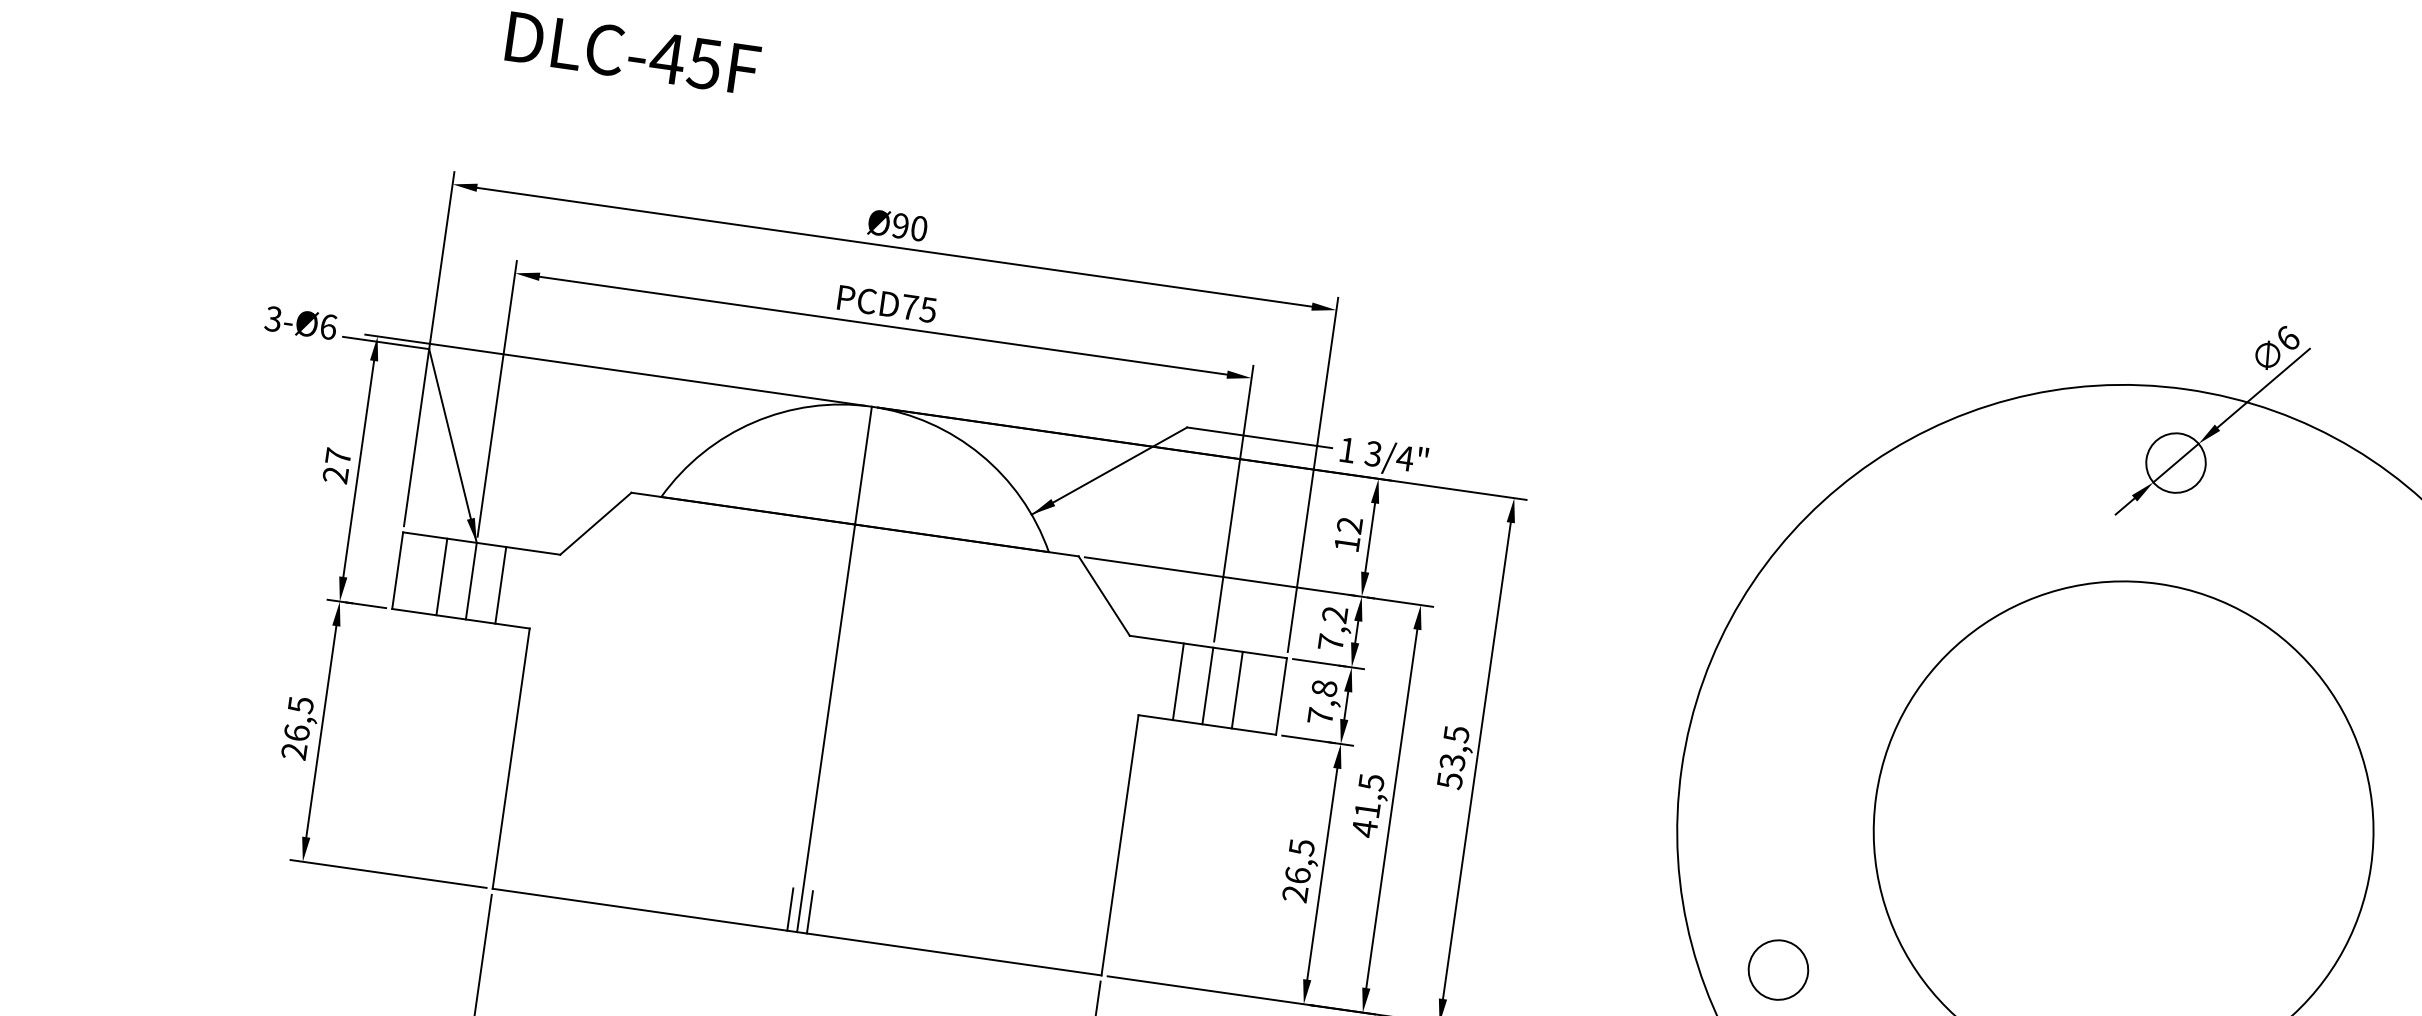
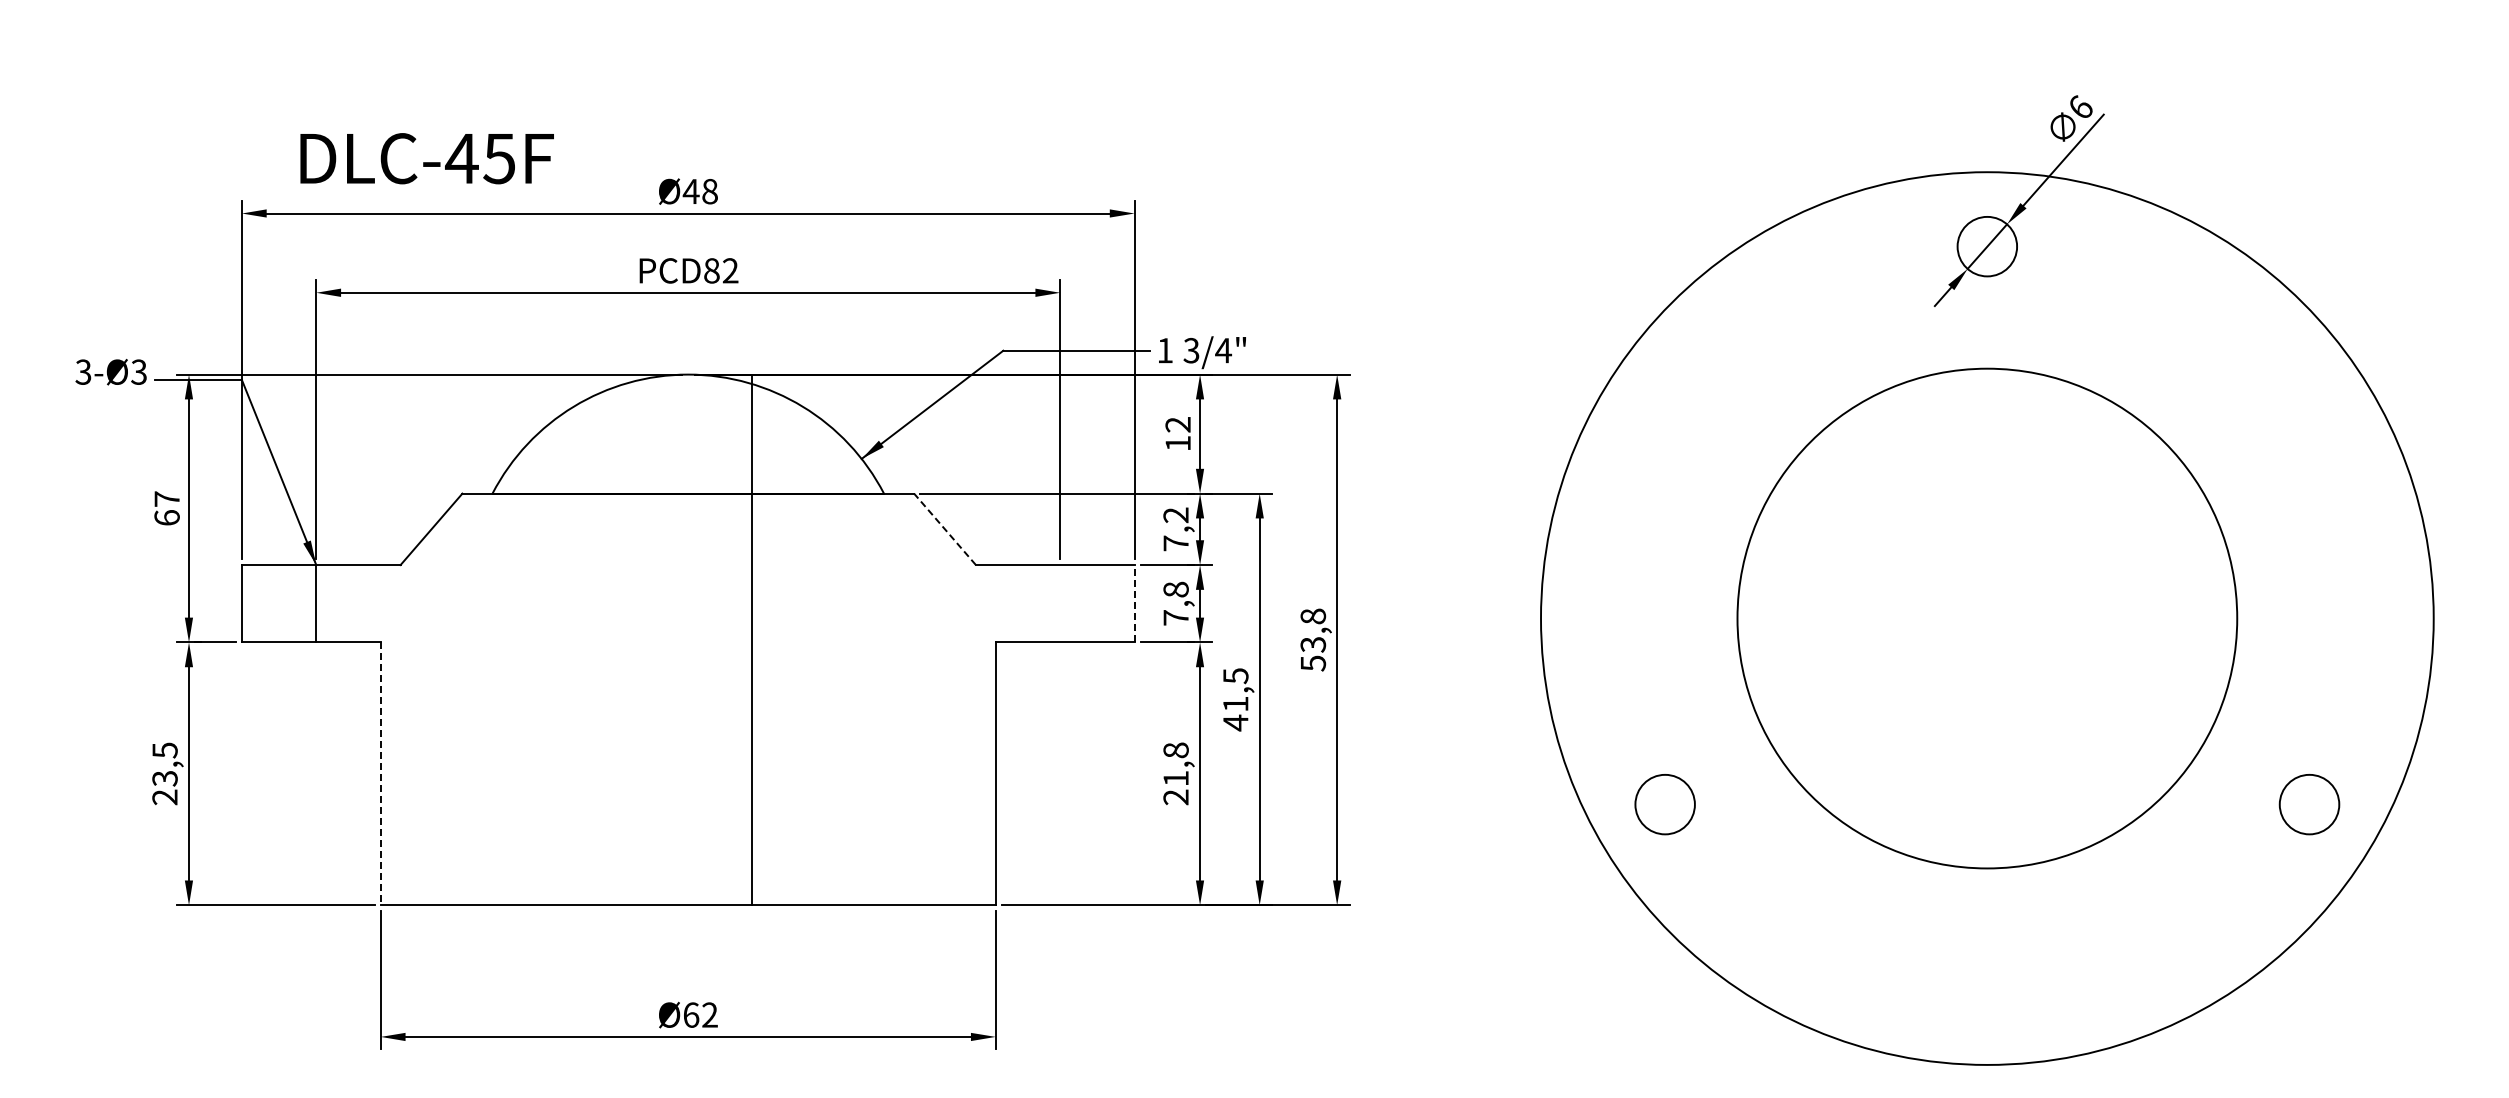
text: (632, 53) -> (426, 158), moved
text: (908, 227) -> (699, 191), Ø90 -> Ø48
text: (919, 308) -> (721, 270), PCD75 -> PCD82
text: (329, 326) -> (139, 371), 3-Ø6 -> 3-Ø3
text: (335, 474) -> (166, 517), 27 -> 67
line: (441, 576) -> (286, 603), removed
line: (501, 585) -> (346, 603), removed
line: (1103, 595) -> (944, 528), solid -> dashed
line: (834, 669) -> (752, 639), moved
line: (1178, 681) -> (1030, 603), removed
line: (1208, 685) -> (1060, 603), removed
line: (1236, 689) -> (1089, 603), removed
line: (1281, 696) -> (1134, 603), solid -> dashed
text: (296, 732) -> (164, 778), 26,5 -> 23,5
text: (1455, 734) -> (1312, 616), 53,5 -> 53,8
line: (510, 759) -> (380, 774), solid -> dashed
text: (1299, 860) -> (1175, 763), 26,5 -> 21,8
line: (790, 909) -> (678, 883), removed
line: (810, 911) -> (698, 883), removed

